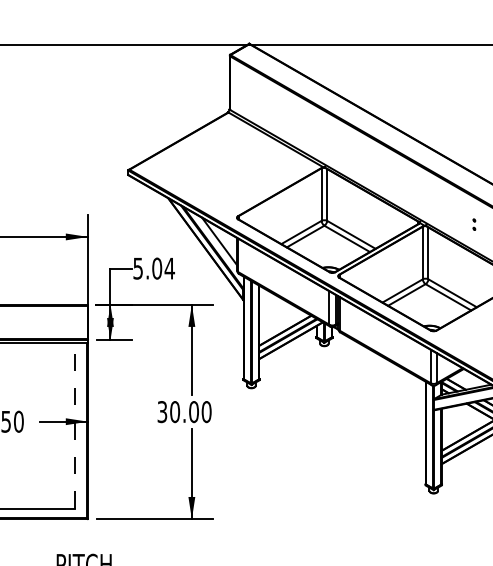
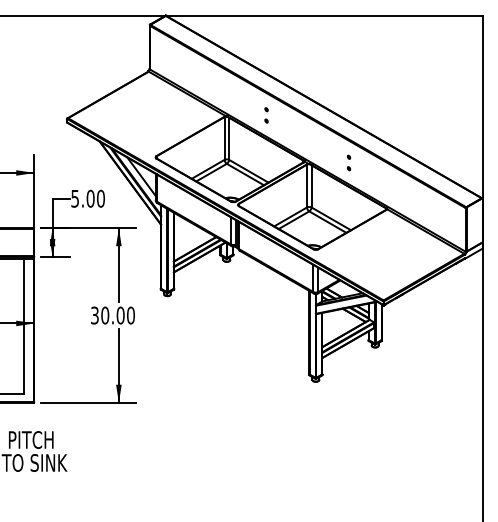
part: (373, 166) -> (266, 115), added
part: (473, 224) -> (348, 162), size x1.67
text: (169, 268) -> (100, 198), 5.04 -> 5.00
line: (74, 424) -> (23, 325), dashed -> solid

